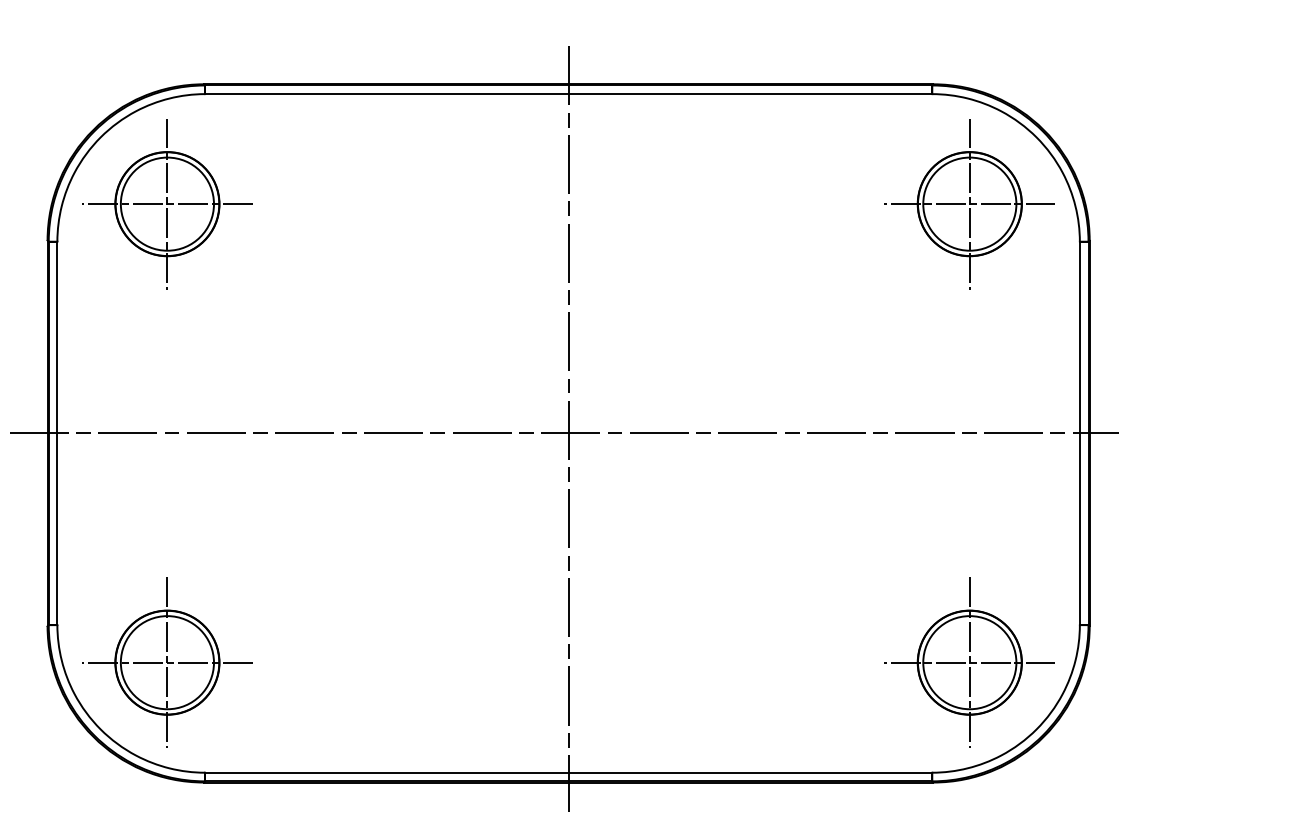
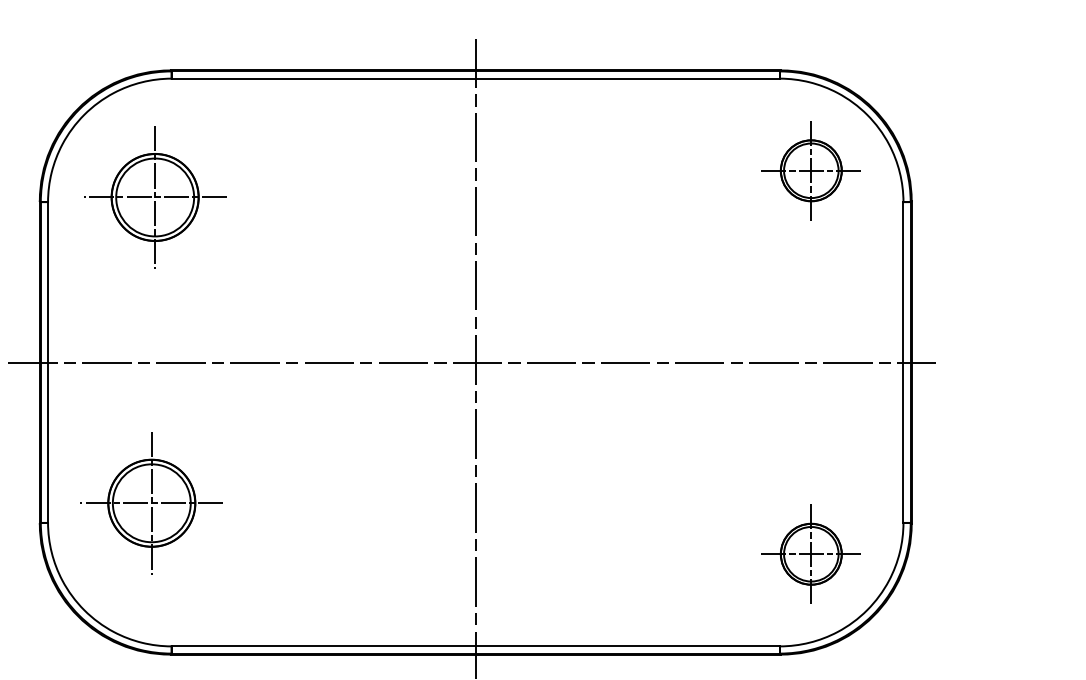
part: (167, 204) -> (155, 197), moved
part: (969, 204) -> (811, 171), size x0.7
part: (167, 662) -> (151, 503), moved
part: (969, 662) -> (811, 554), size x0.7

